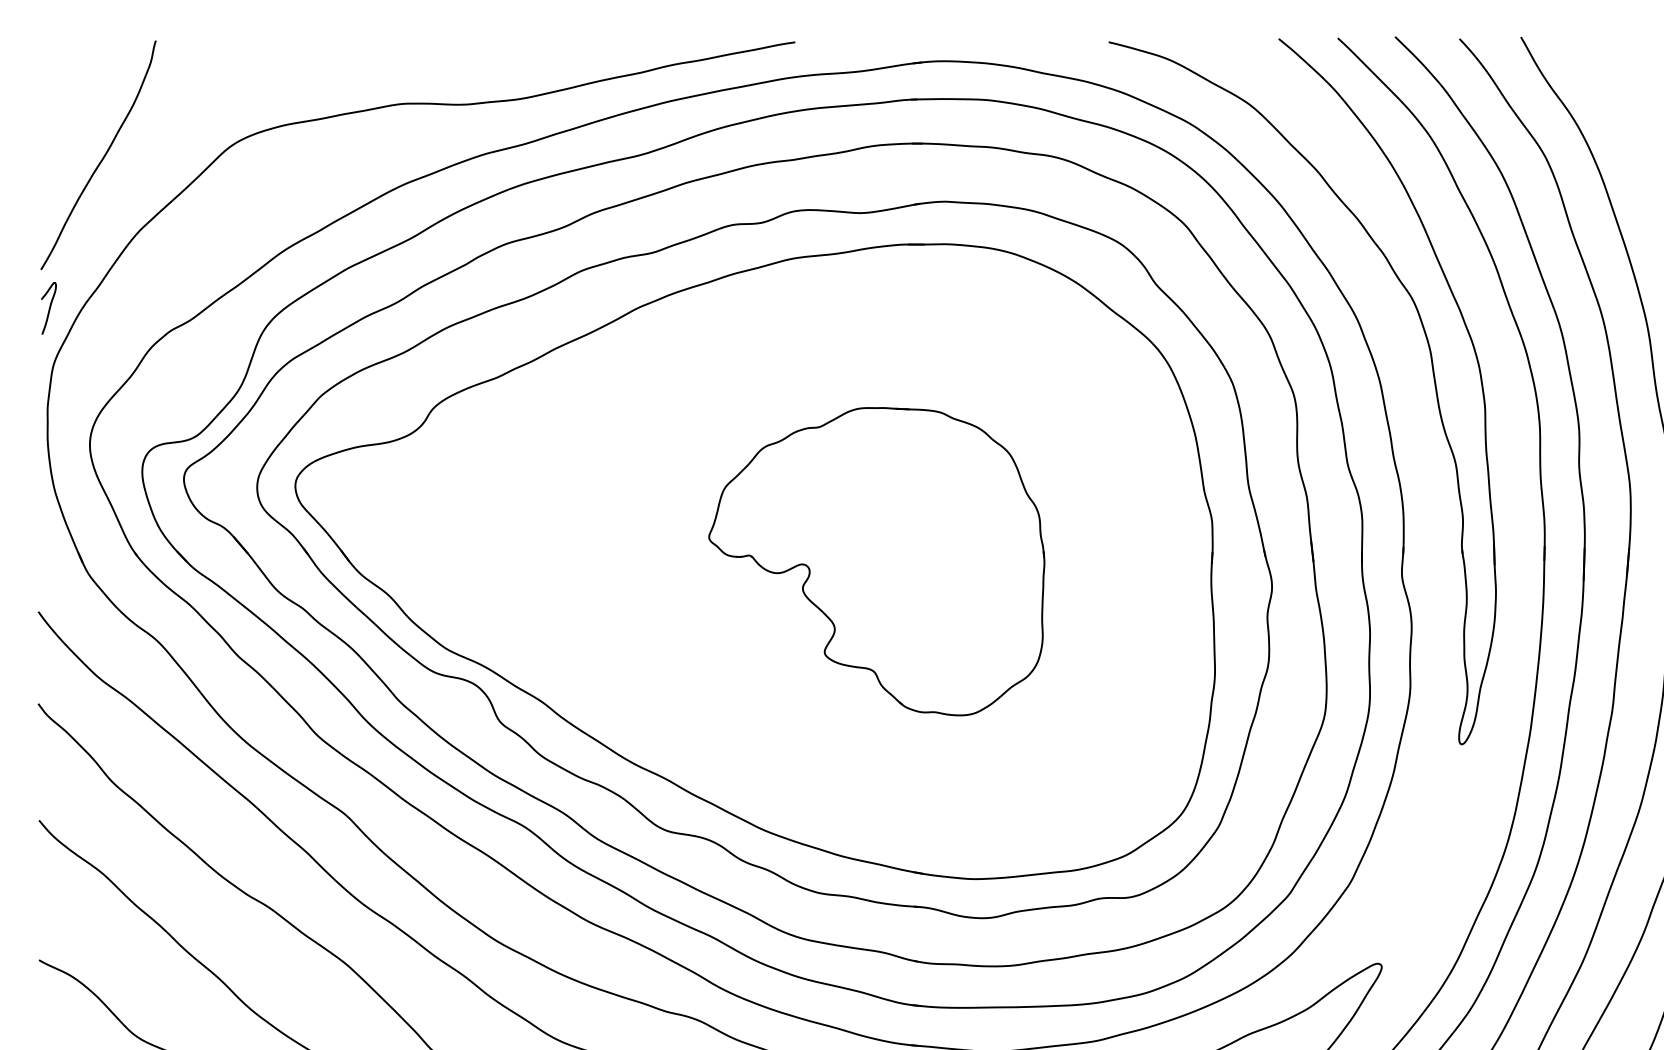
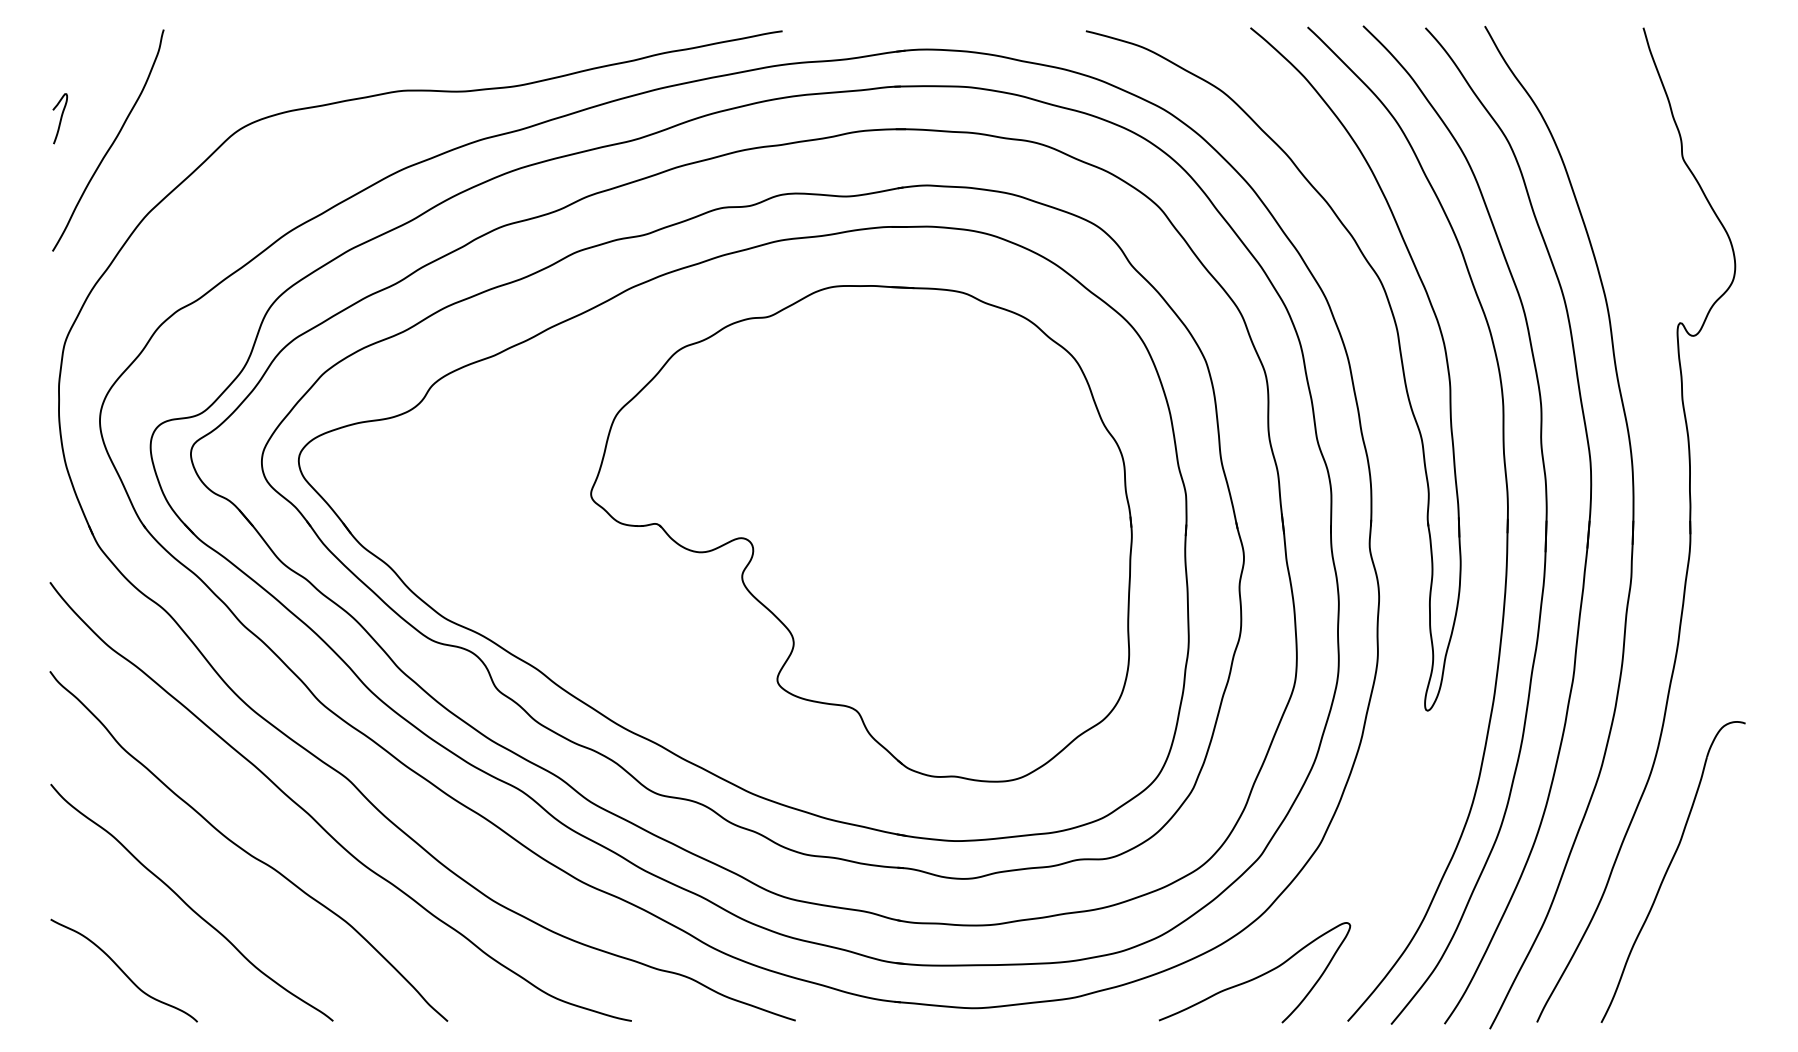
curve: (49, 308) -> (60, 118), moved
part: (876, 561) -> (861, 533), size x1.67

